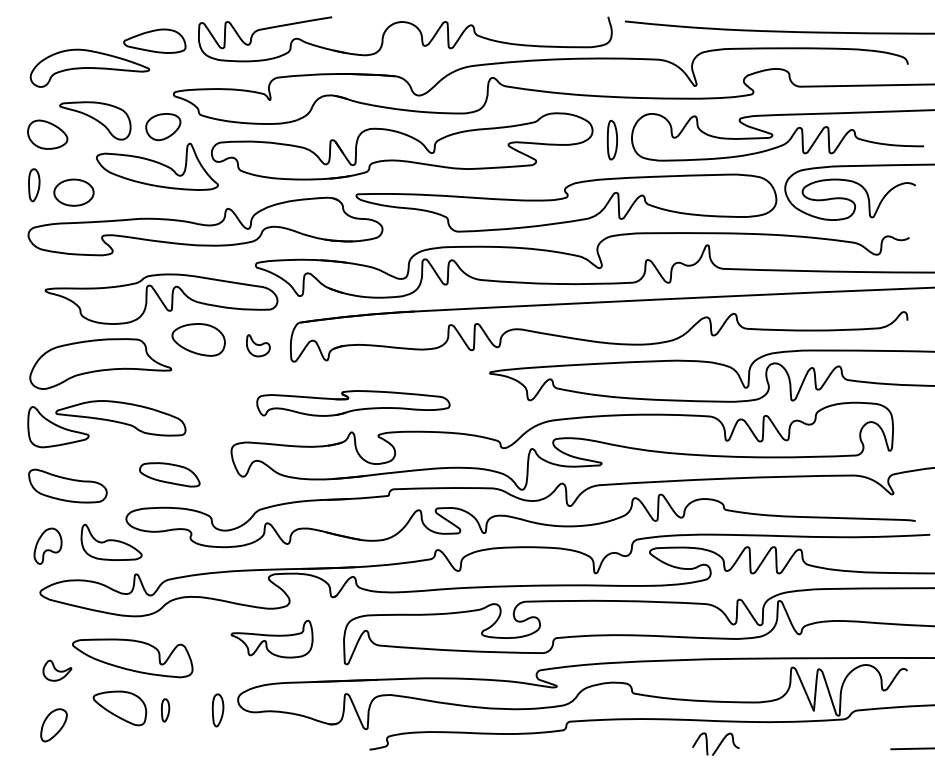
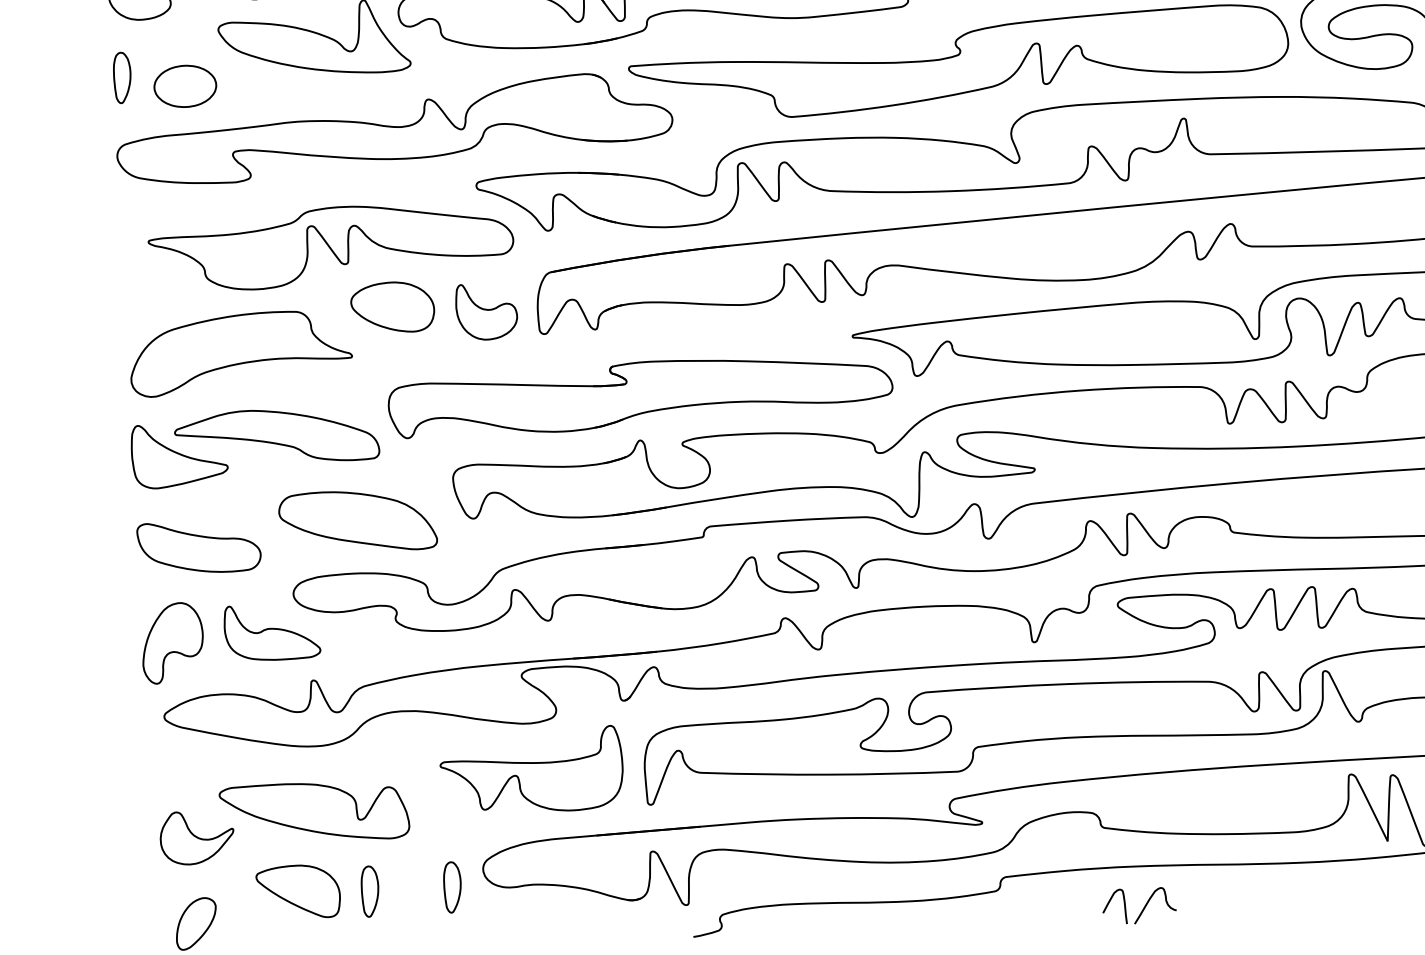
part: (258, 345) -> (487, 311), size x1.67
part: (353, 403) -> (640, 394), size x1.67
part: (169, 474) -> (357, 521), size x1.67
part: (47, 546) -> (171, 643), size x1.43
part: (271, 639) -> (530, 771), size x1.43
part: (57, 670) -> (197, 837), size x1.67
part: (165, 710) -> (370, 891), size x1.43
part: (715, 743) -> (1138, 904), moved

